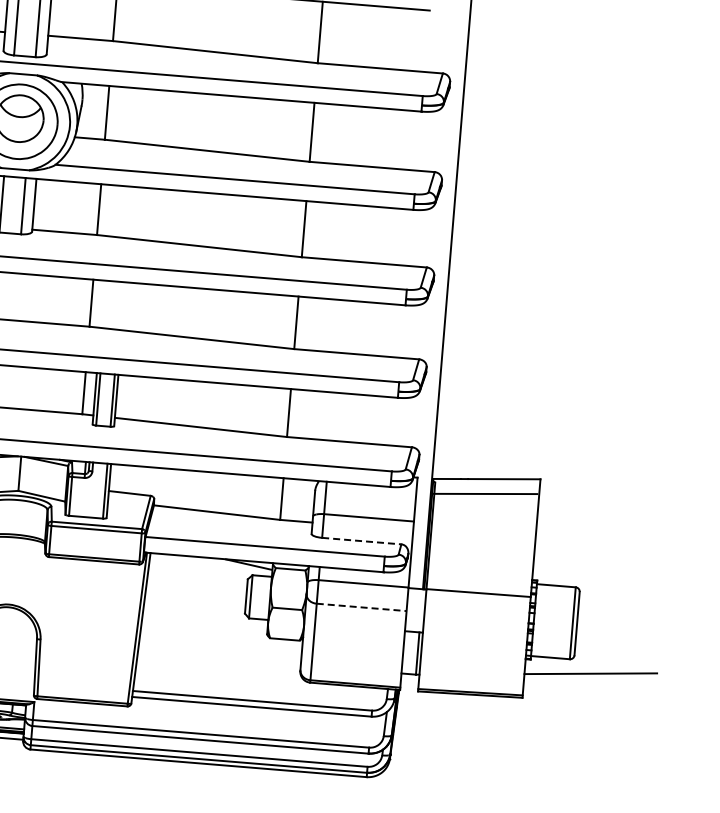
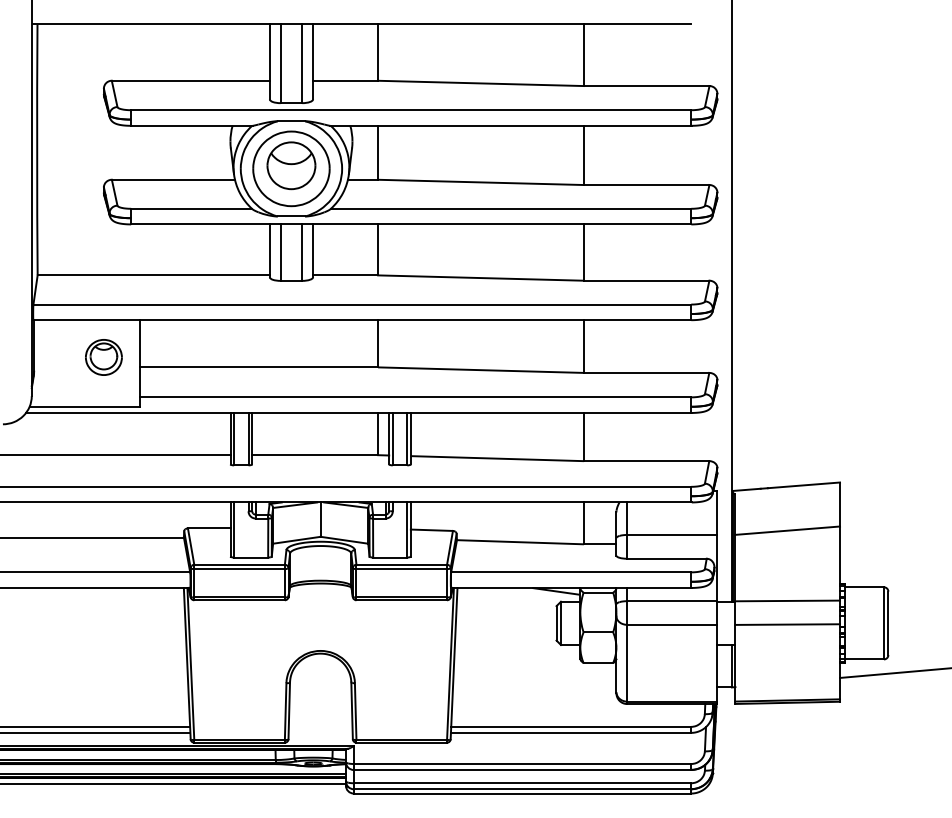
line: (484, 493) -> (787, 530), moved
line: (361, 540) -> (666, 558), dashed -> solid
line: (361, 607) -> (672, 624), dashed -> solid
line: (476, 616) -> (787, 624), added

